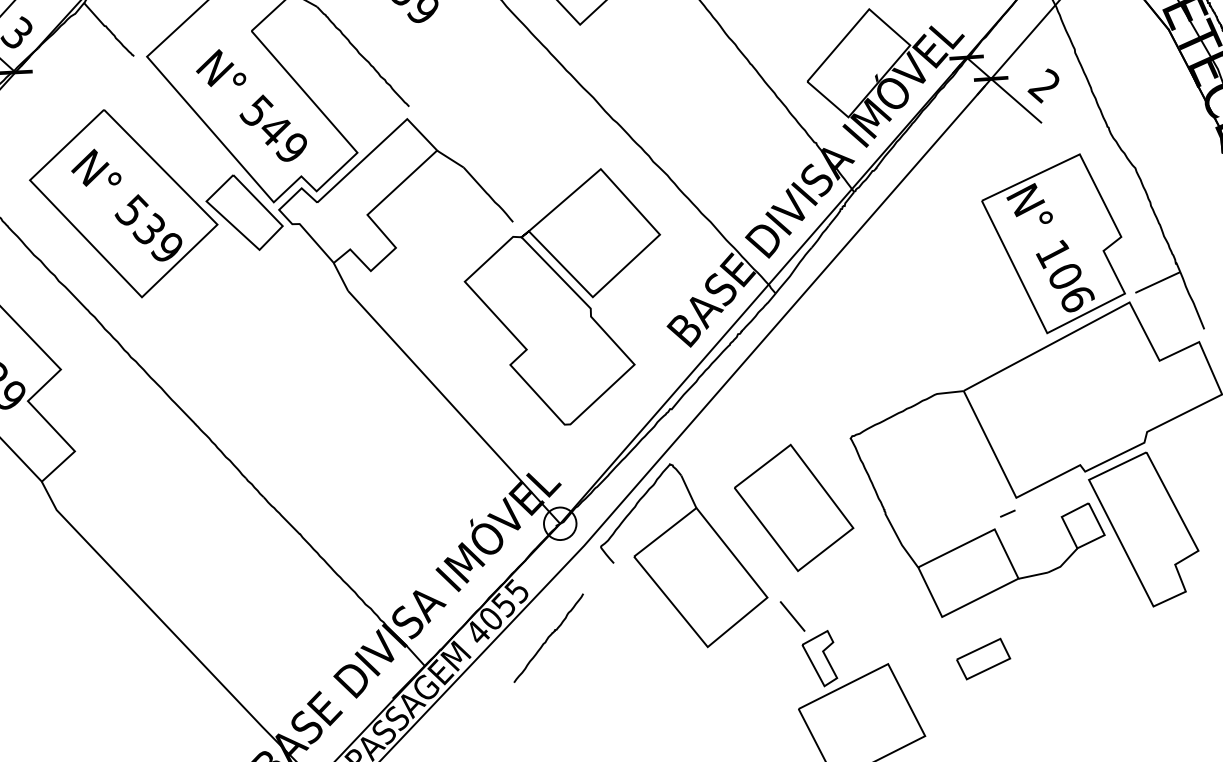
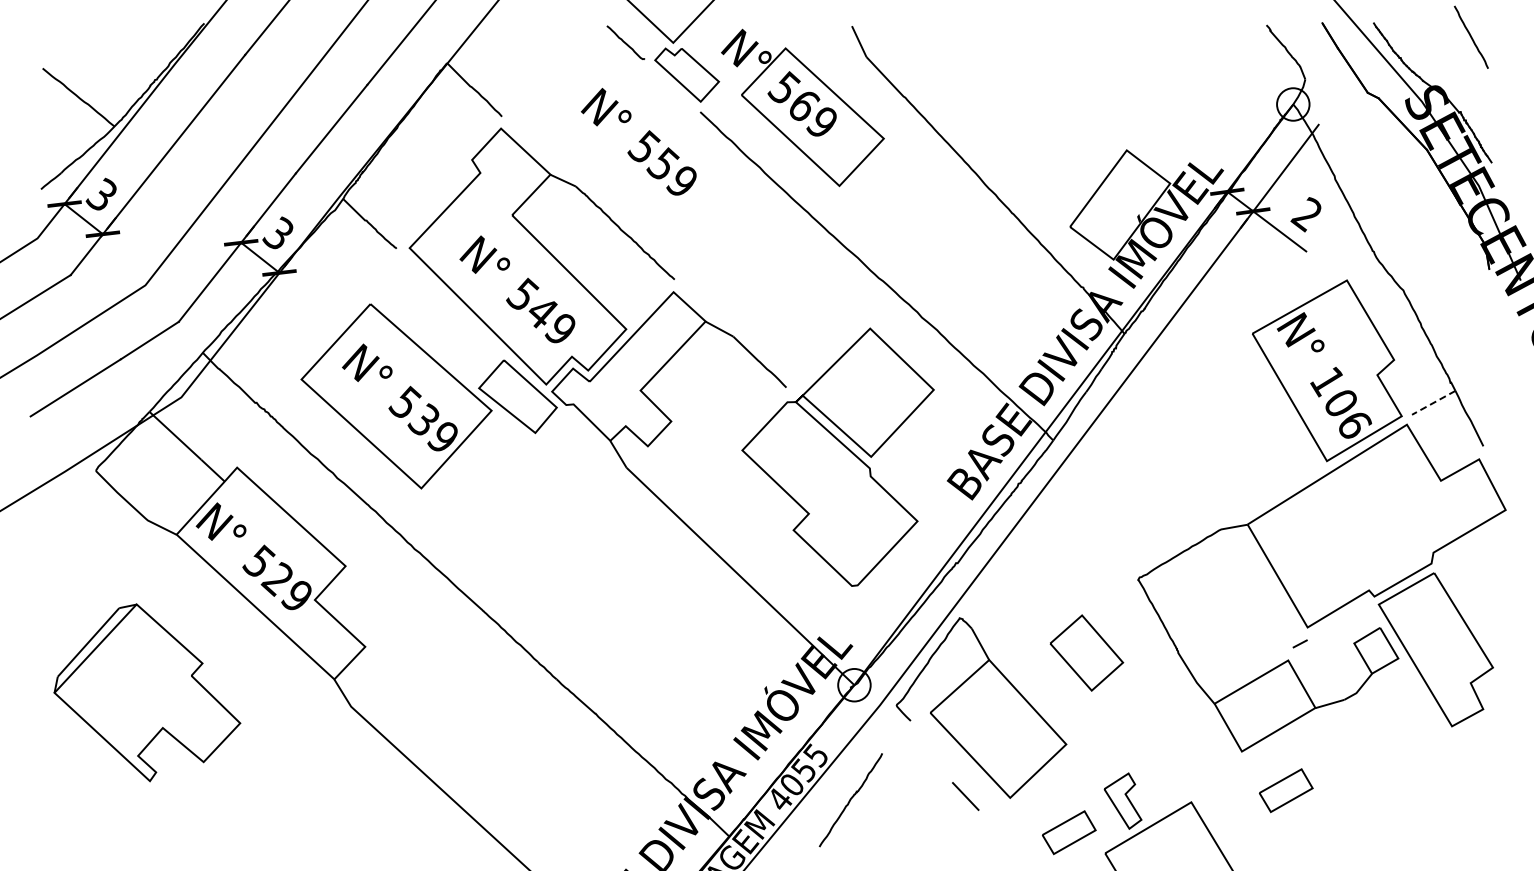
line: (1157, 282) -> (1433, 402), solid -> dashed
part: (794, 507) -> (1086, 652), size x0.6
line: (792, 616) -> (965, 796), moved
part: (764, 685) -> (1069, 832), added

